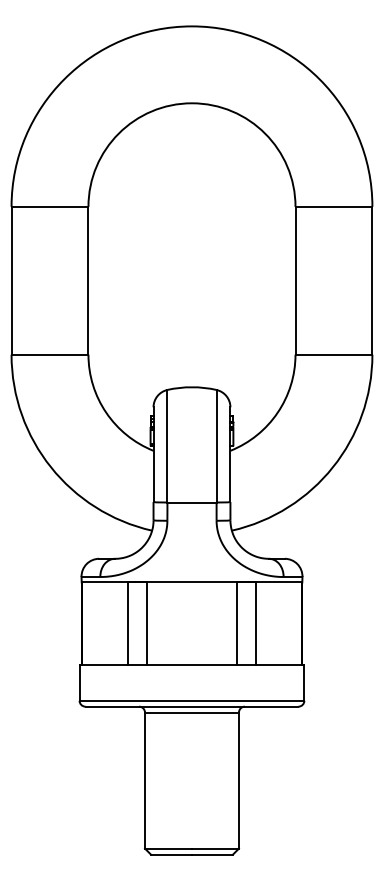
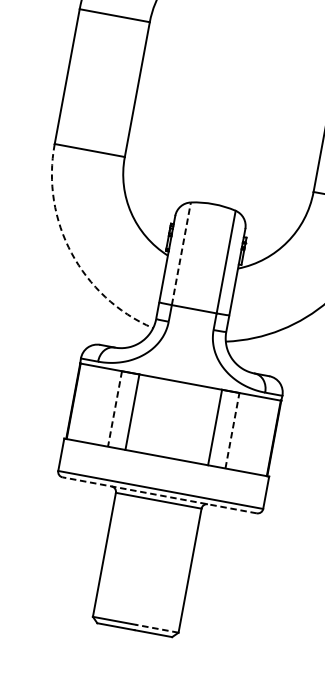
line: (167, 445) -> (181, 253), solid -> dashed
arc: (50, 467) -> (71, 253), solid -> dashed
line: (256, 623) -> (232, 430), solid -> dashed
line: (127, 624) -> (114, 409), solid -> dashed
line: (191, 706) -> (159, 495), solid -> dashed
line: (214, 848) -> (156, 628), solid -> dashed

